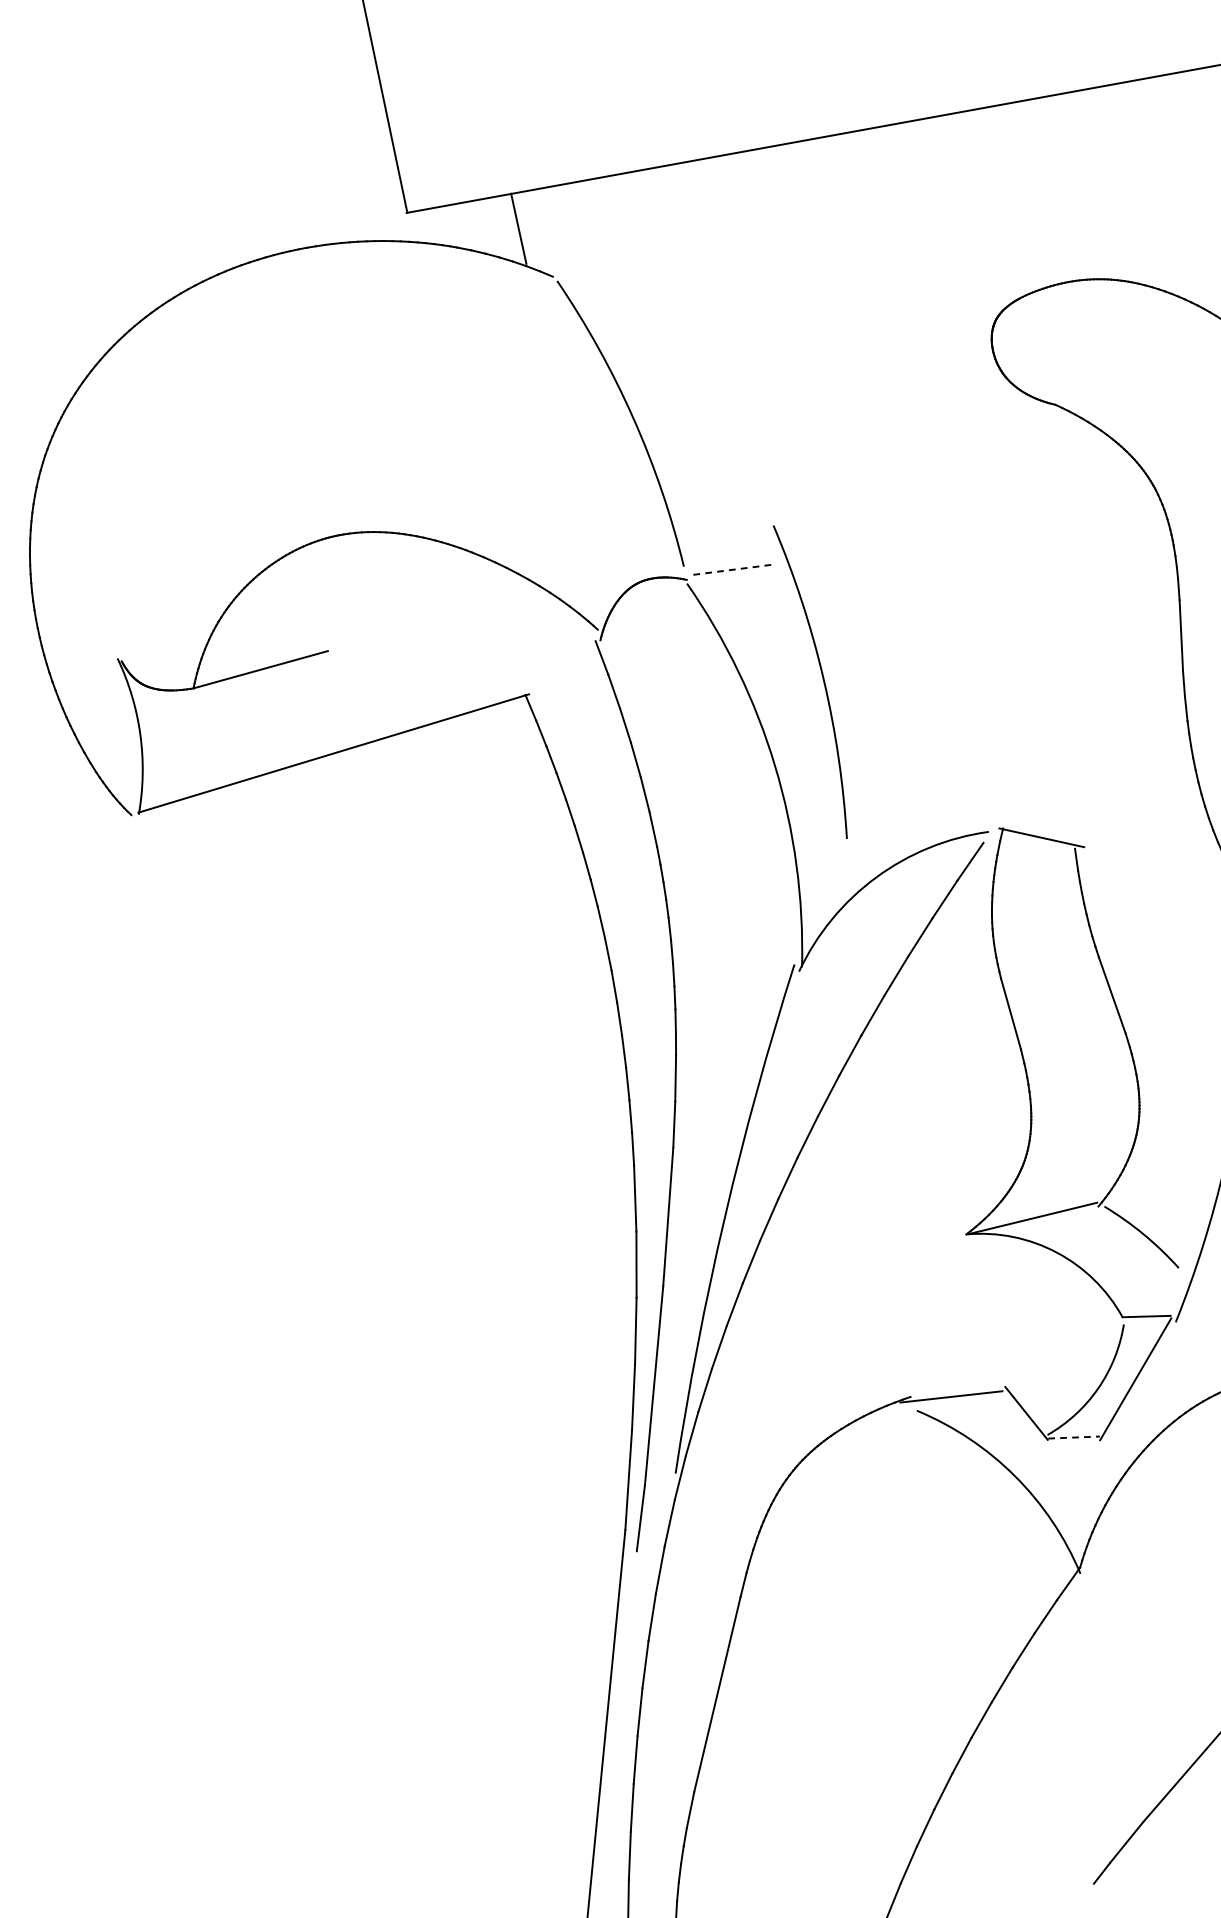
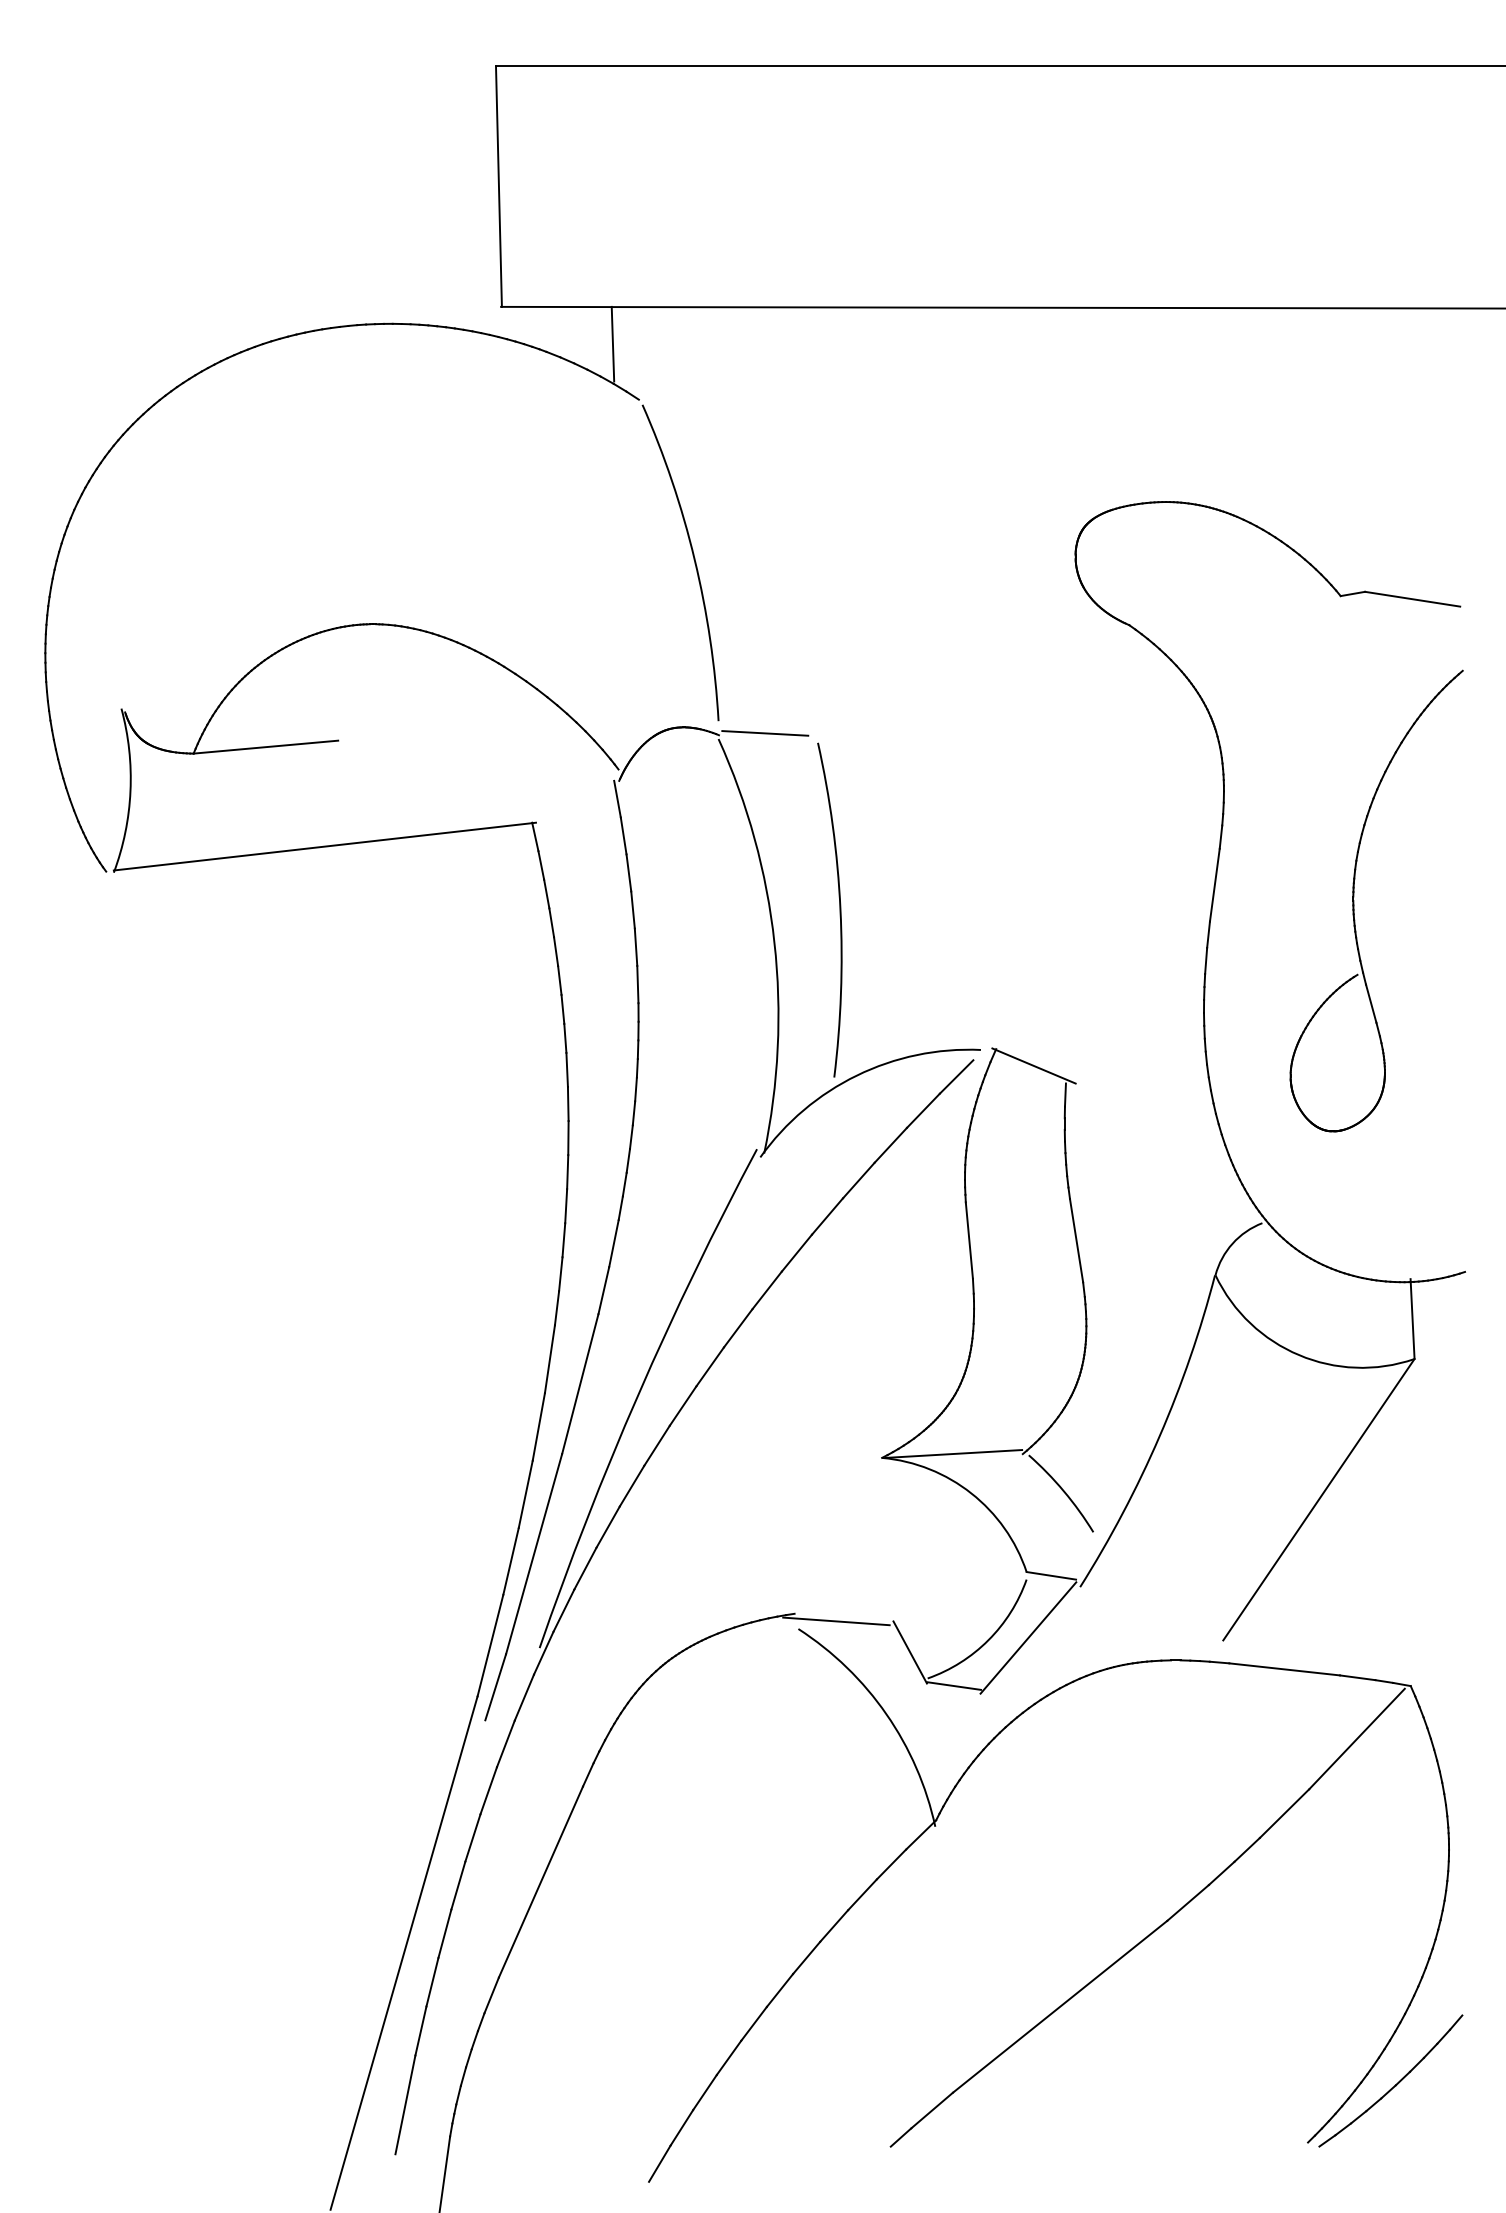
line: (729, 570) -> (764, 733), dashed -> solid
arc: (822, 679) -> (839, 909), moved
line: (1074, 1437) -> (954, 1686), dashed -> solid

